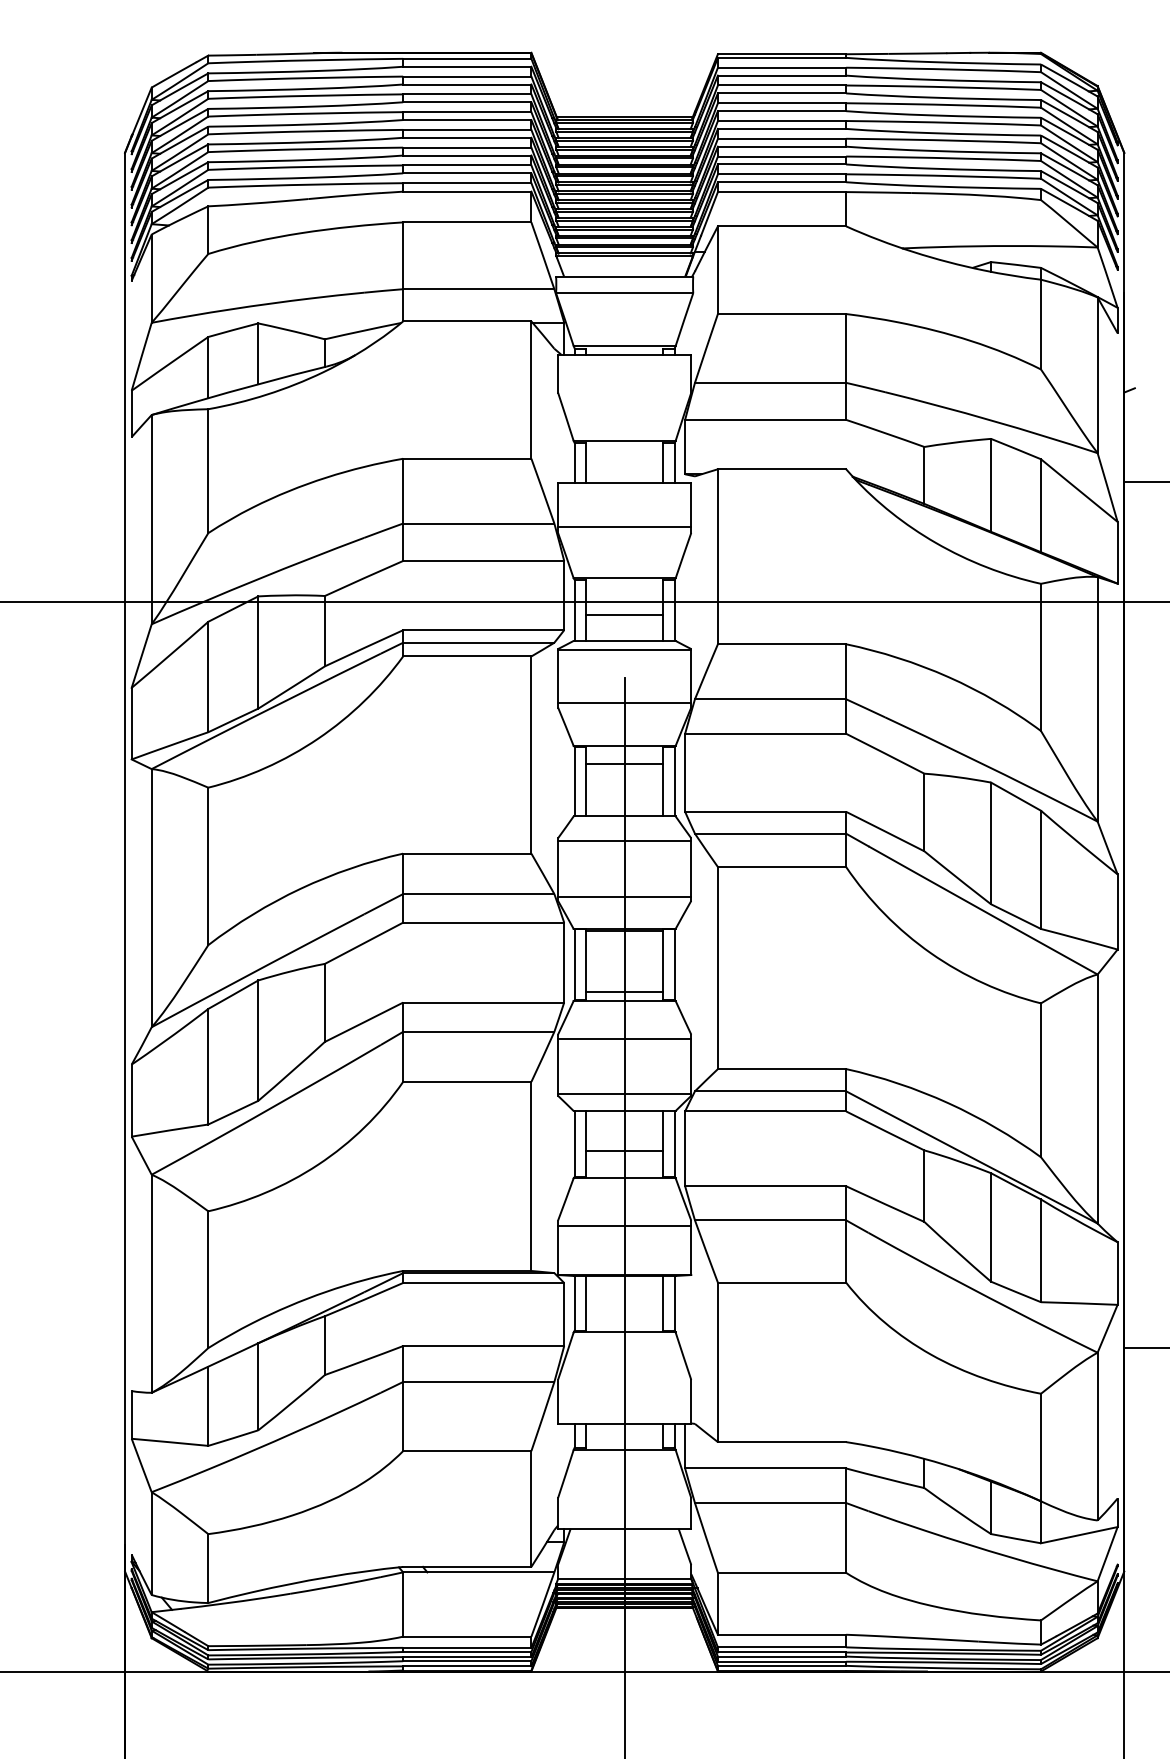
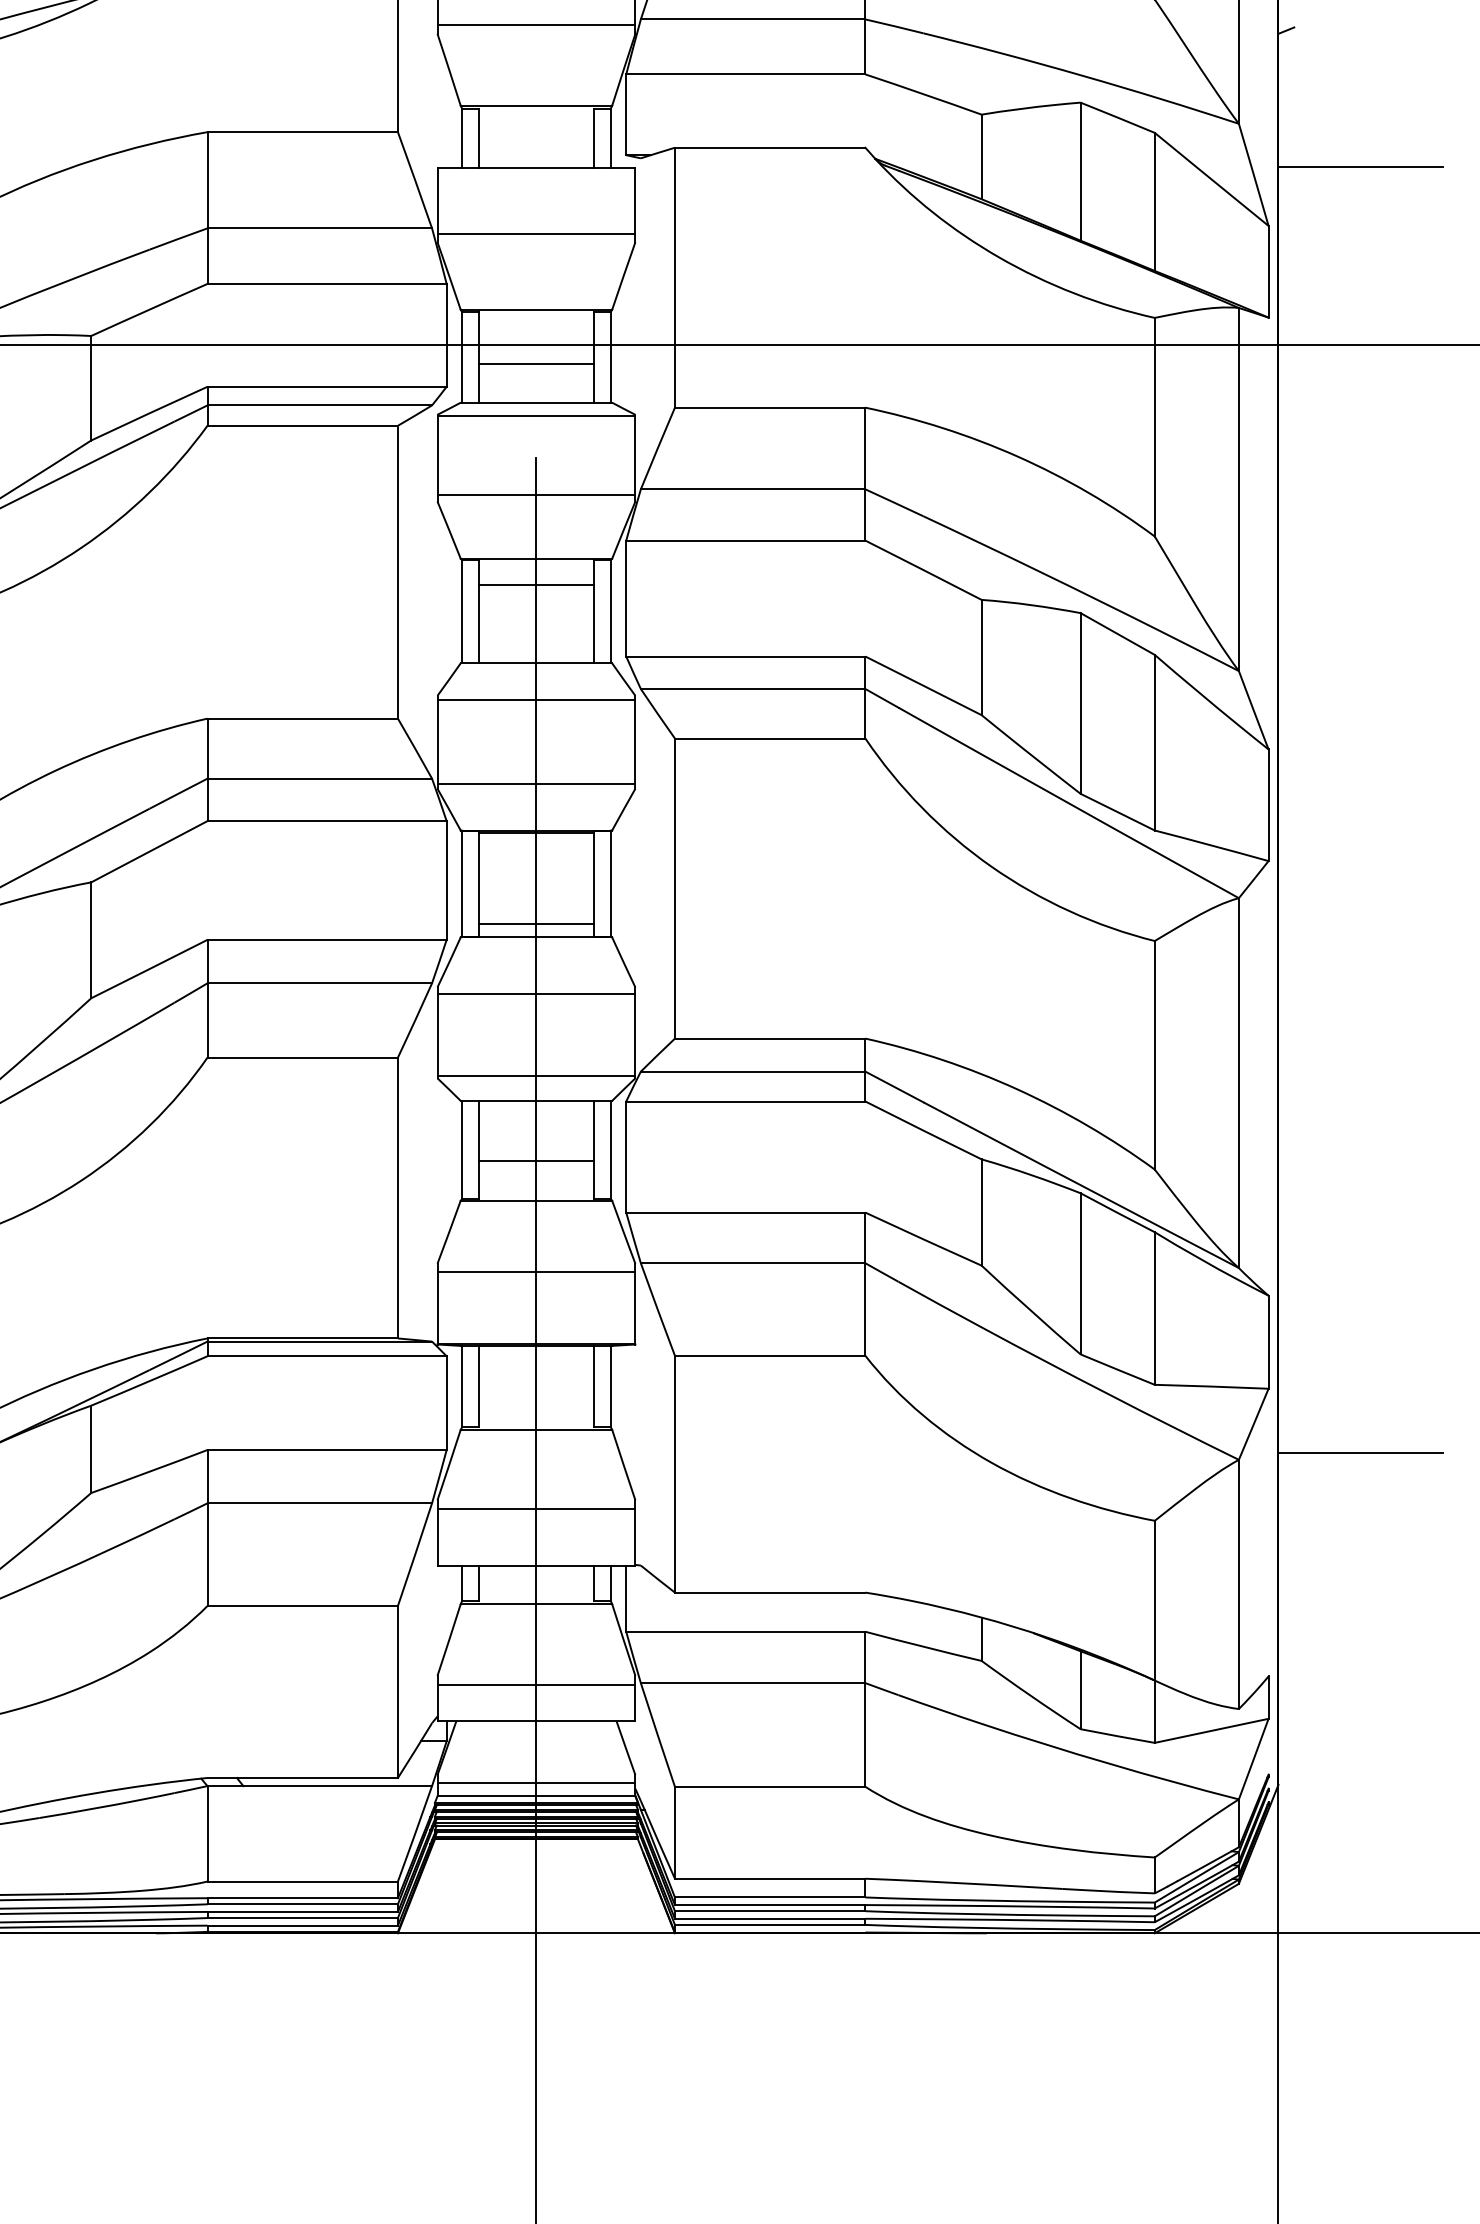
line: (624, 386) -> (536, 24), added
line: (624, 1385) -> (536, 1508), added
line: (624, 1504) -> (536, 1685), added
line: (624, 1570) -> (536, 1783), added

